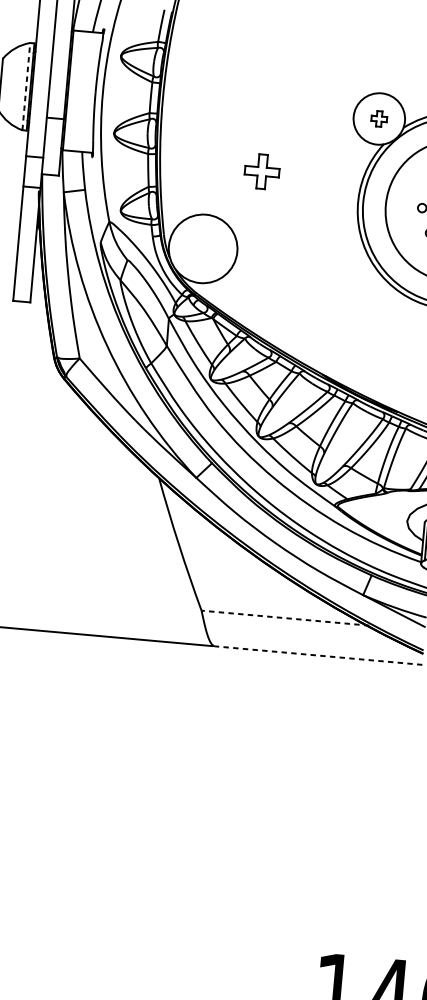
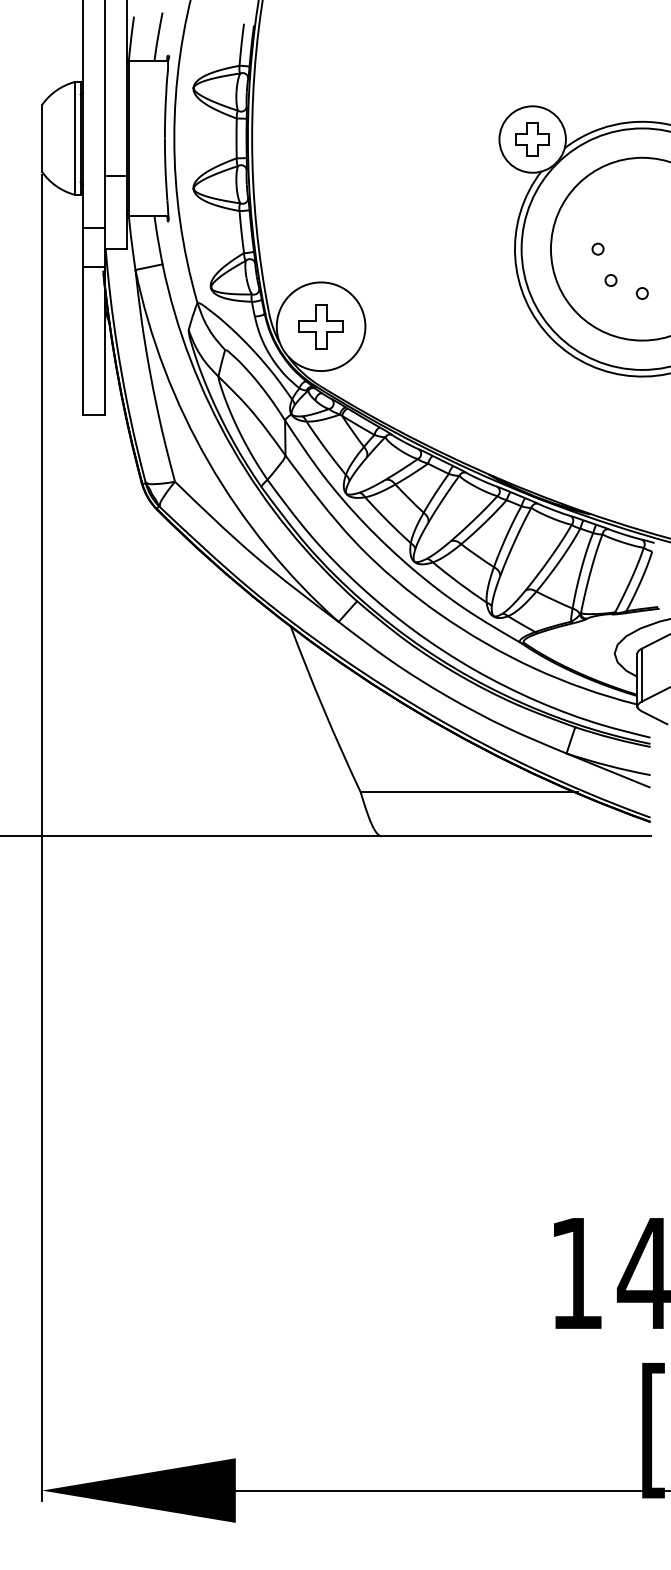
line: (26, 85) -> (75, 137), dashed -> solid
part: (379, 118) -> (532, 139), size x1.67
part: (261, 171) -> (320, 326), moved
line: (285, 618) -> (469, 792), dashed -> solid
line: (318, 655) -> (515, 836), dashed -> solid

